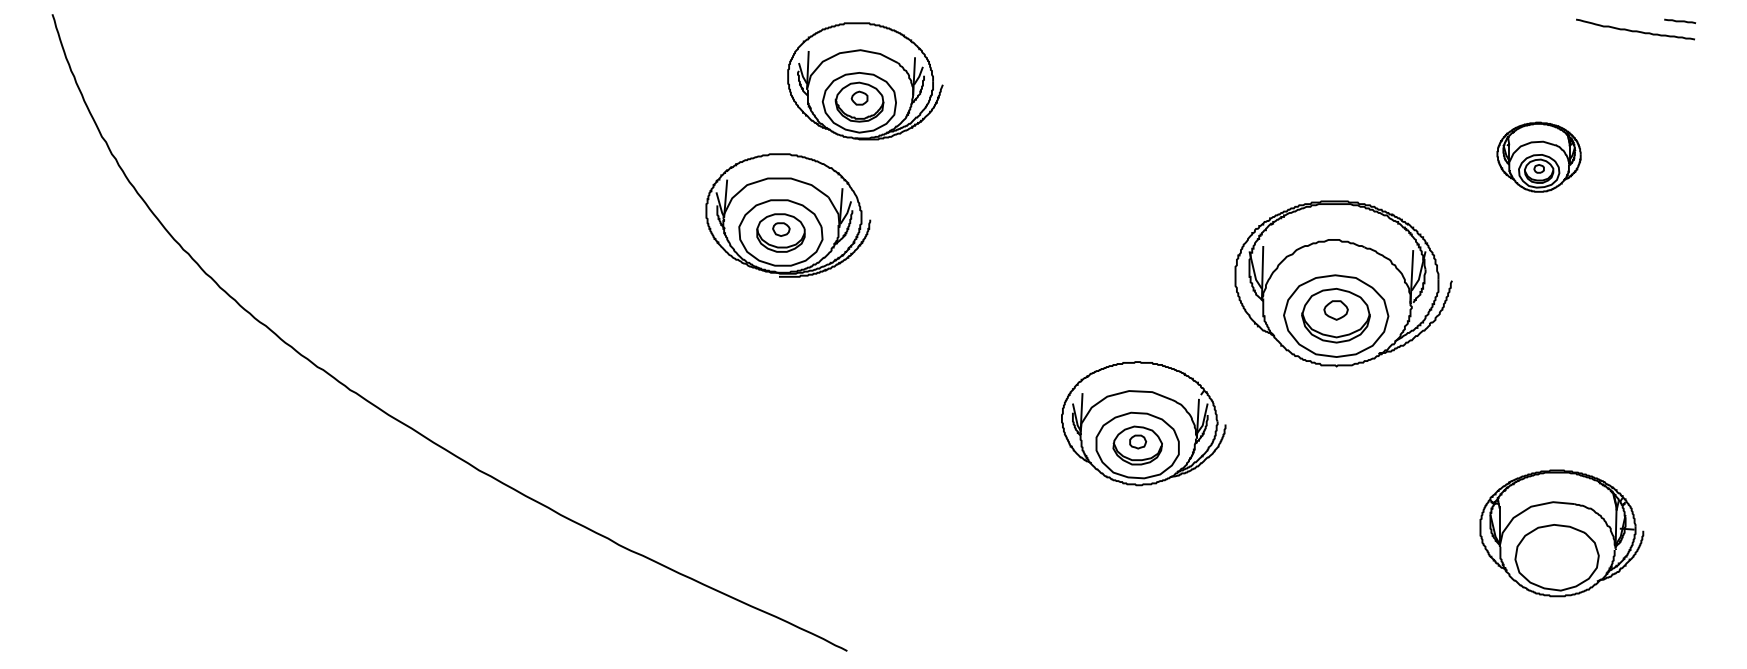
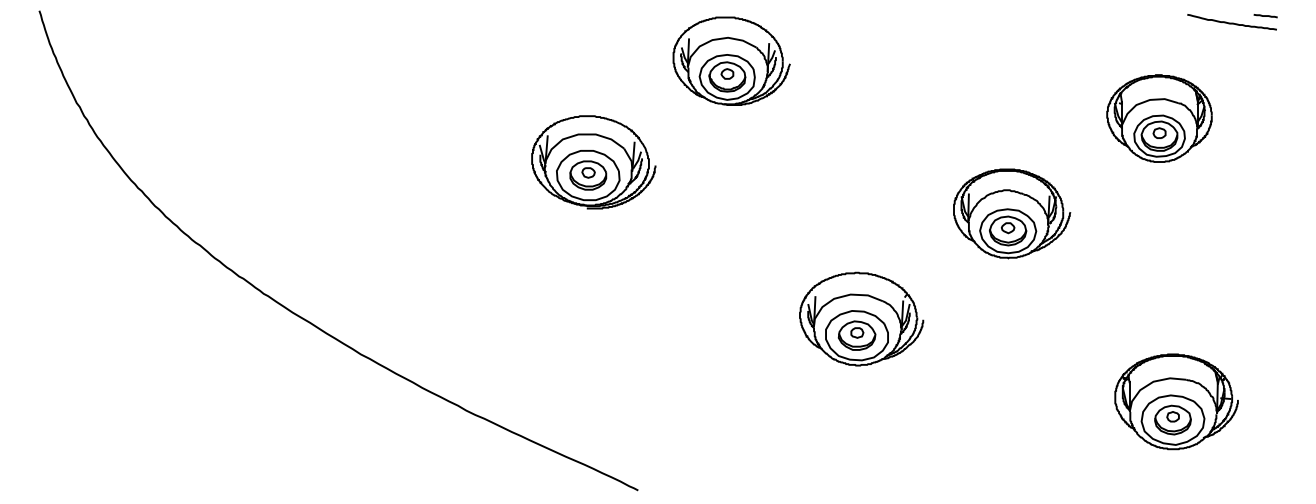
part: (865, 81) -> (731, 61), moved
part: (1538, 156) -> (1159, 117), size x1.67
part: (1343, 283) -> (1012, 213), size x0.71
part: (1556, 557) -> (1172, 420), added

